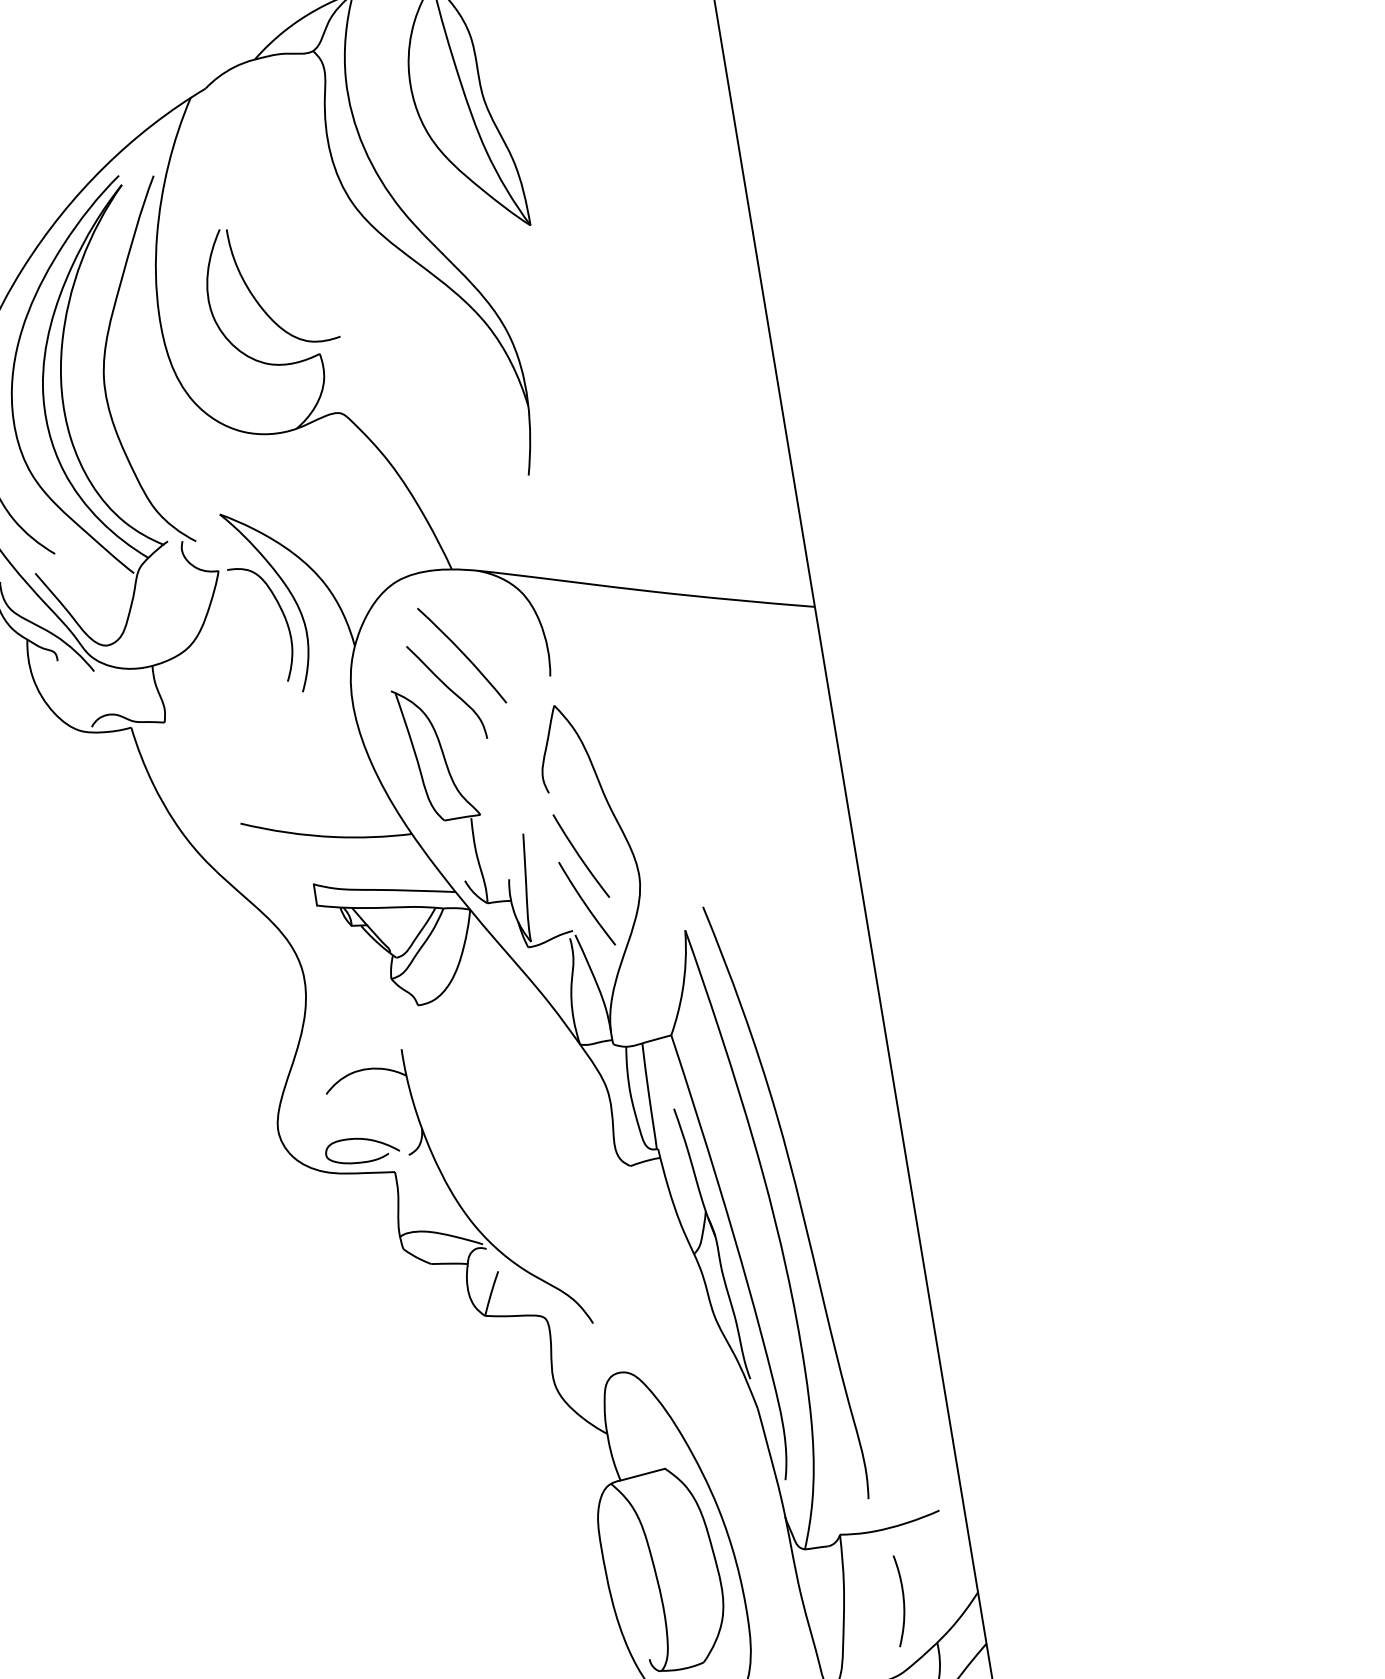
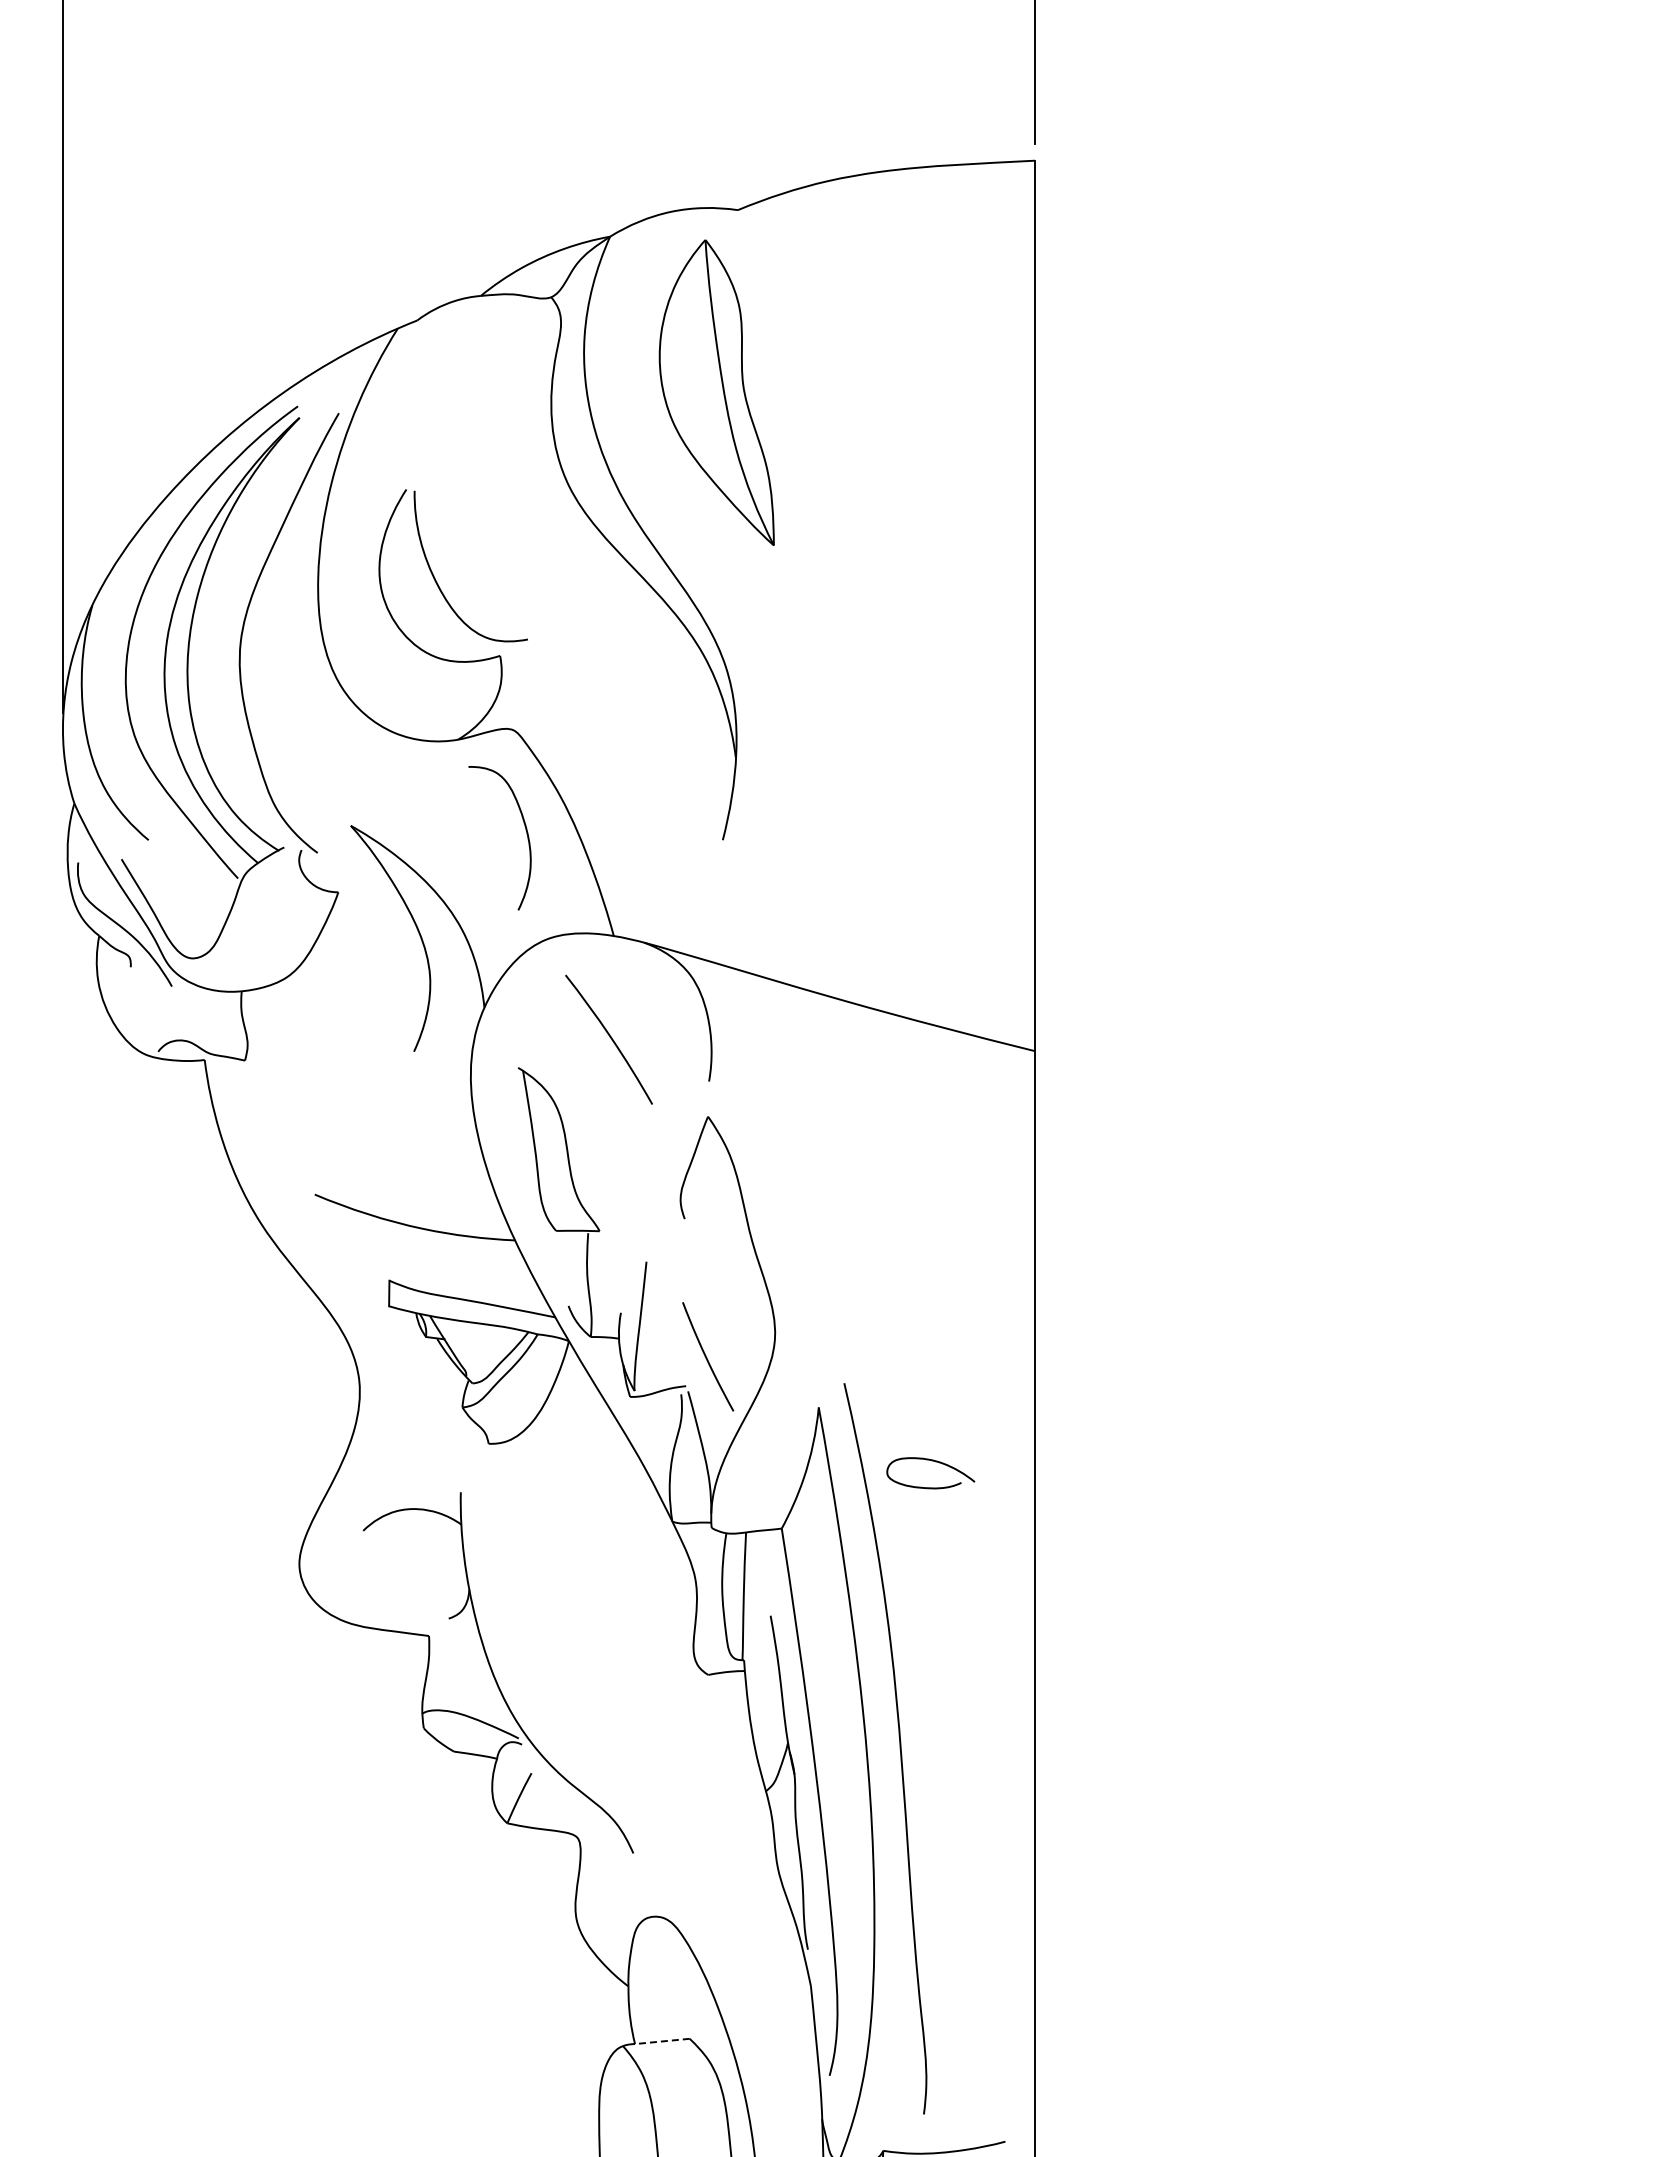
curve: (282, 614) -> (525, 830), moved
curve: (448, 689) -> (586, 1076), removed
curve: (580, 856) -> (709, 1299), removed
curve: (361, 1139) -> (931, 1461), moved
line: (642, 1474) -> (661, 2041), solid -> dashed

